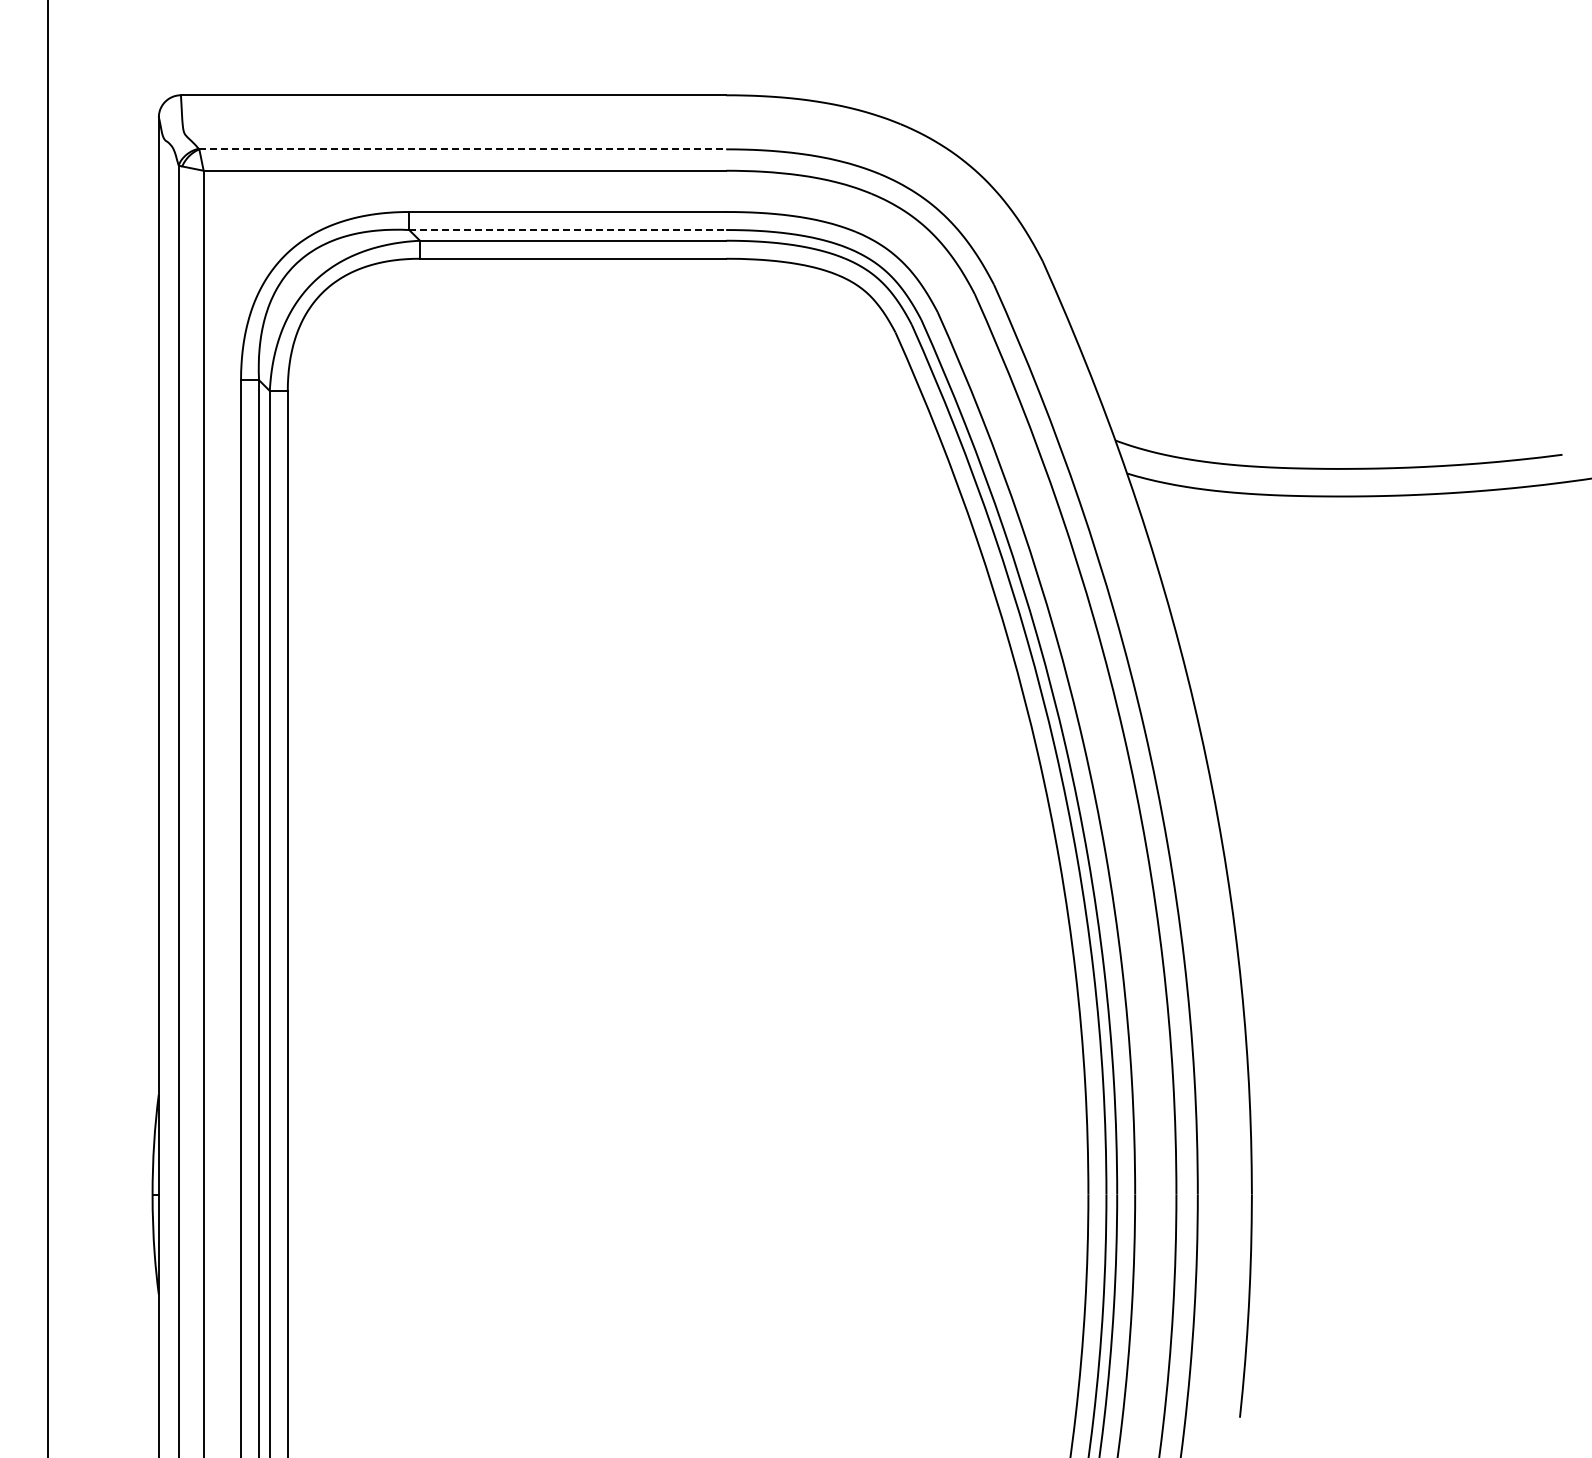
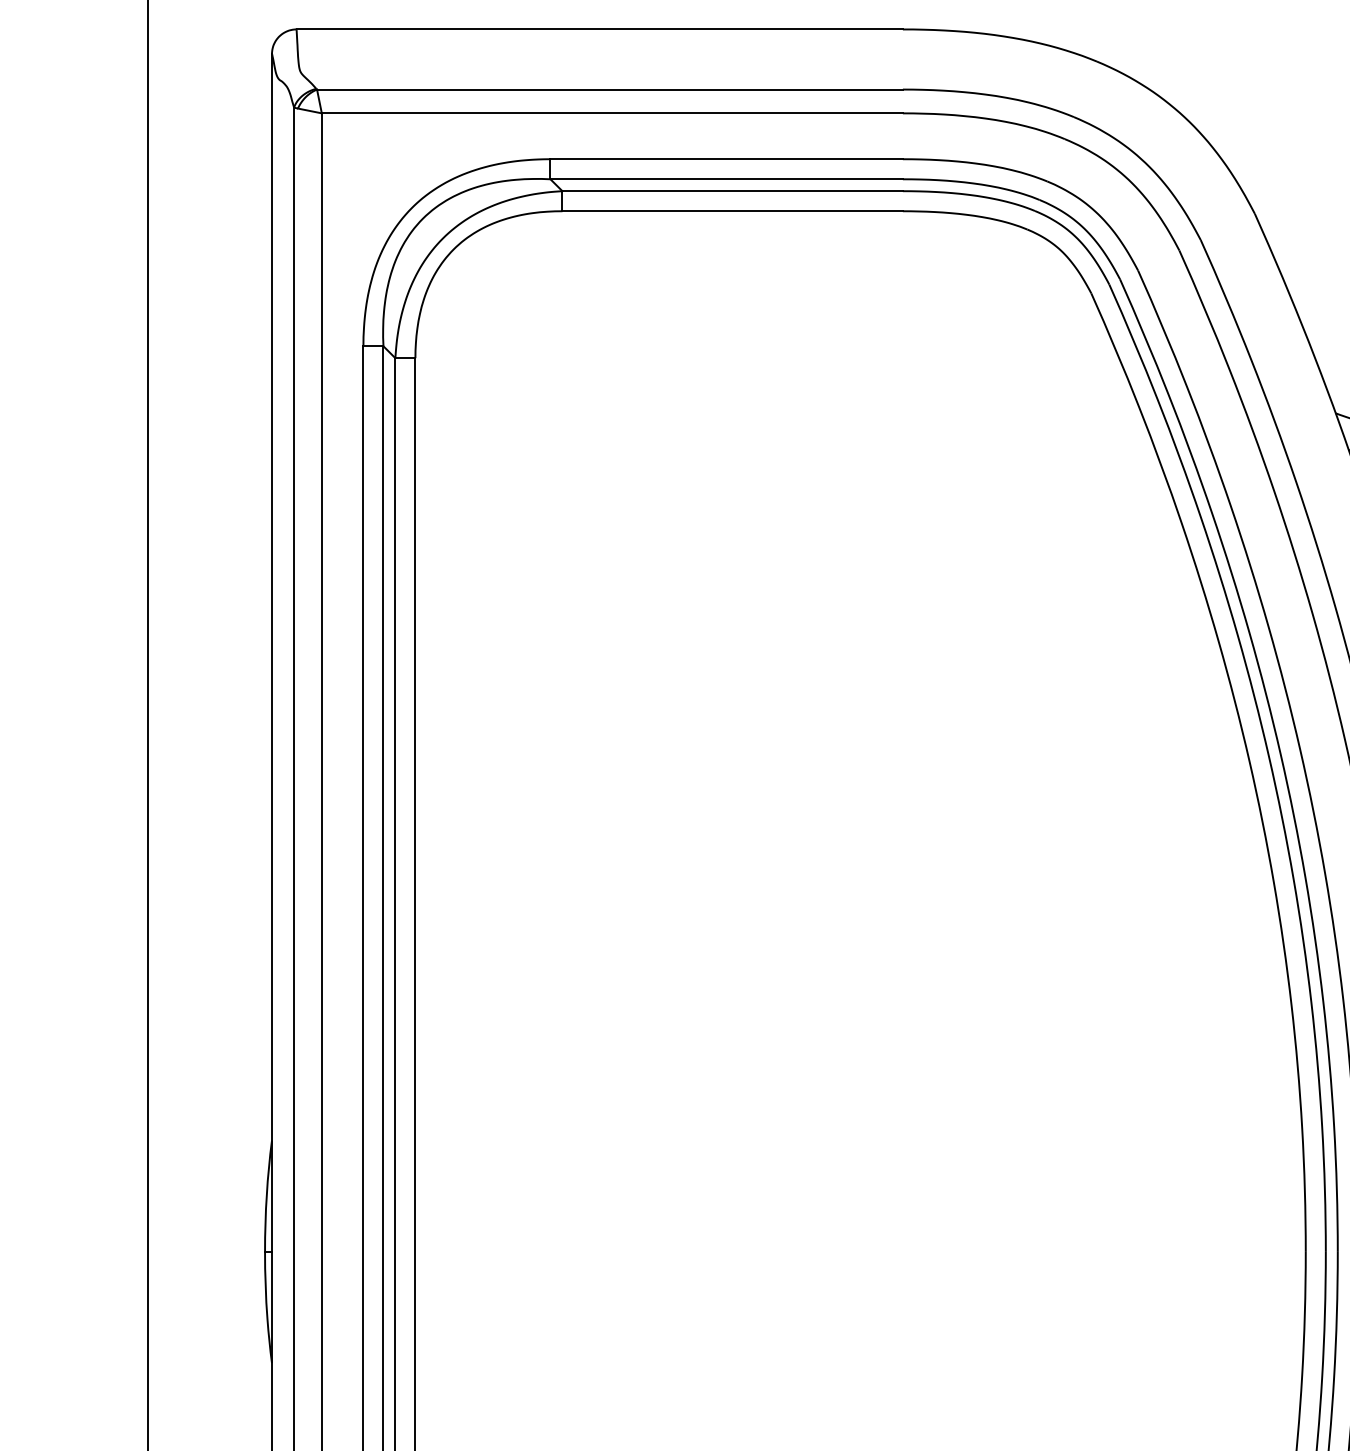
line: (463, 149) -> (610, 89), dashed -> solid
line: (568, 230) -> (727, 179), dashed -> solid

